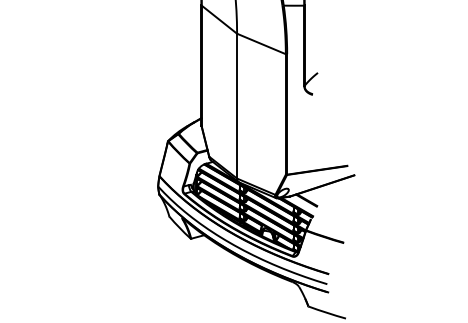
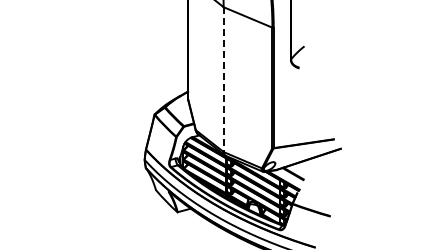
line: (237, 106) -> (224, 79), solid -> dashed

